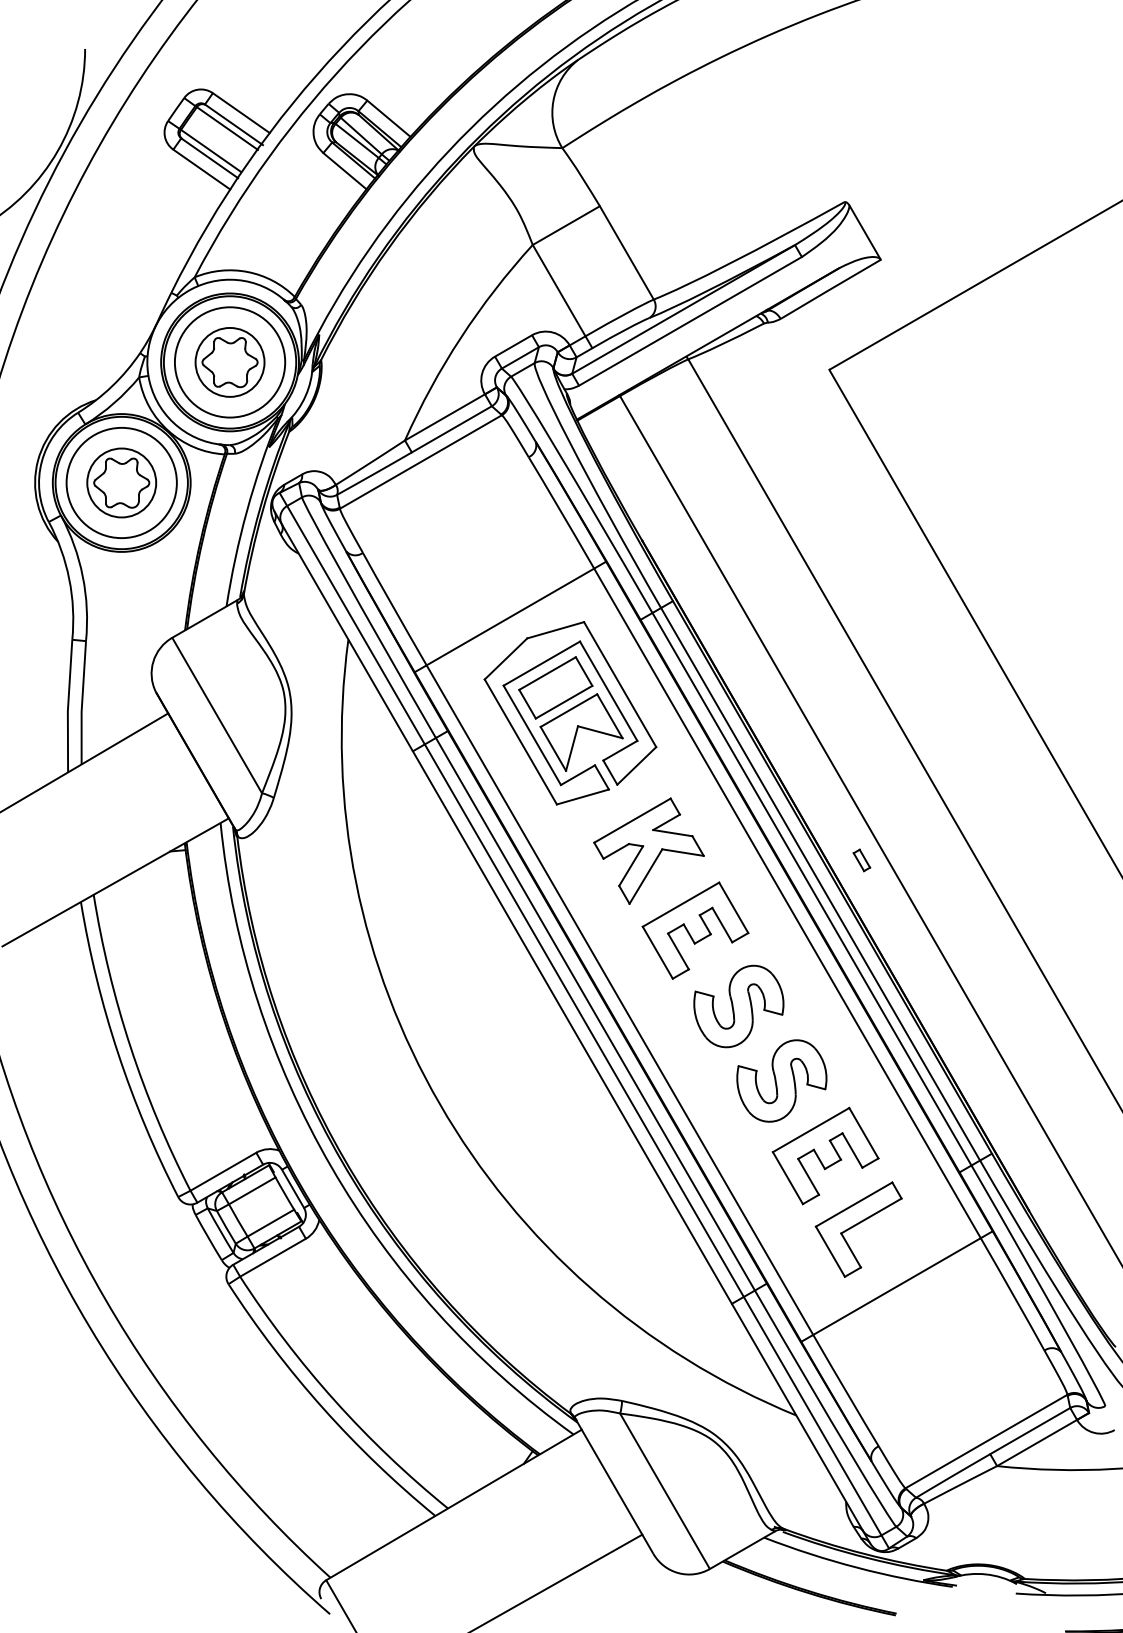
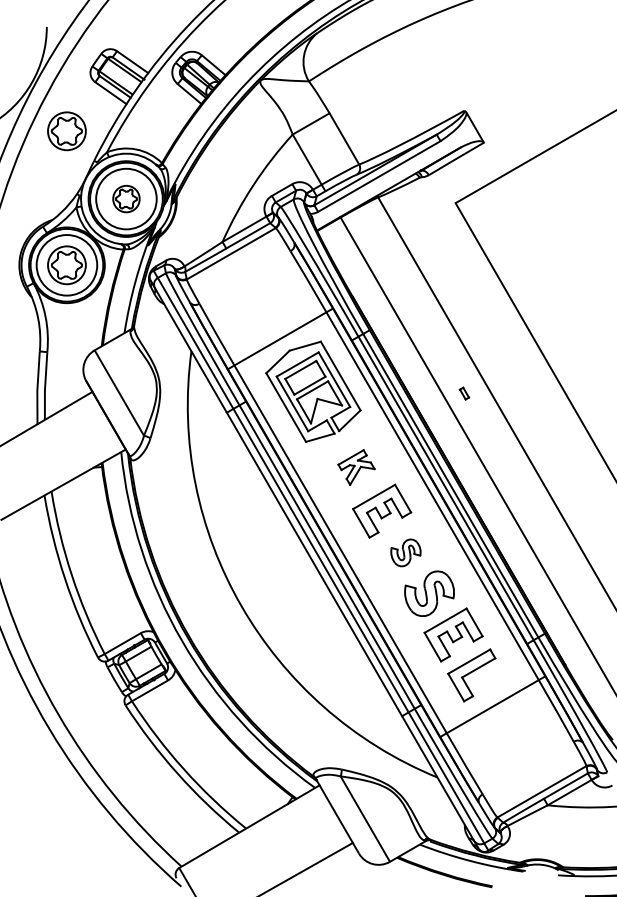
part: (120, 239) -> (66, 131), added
part: (230, 361) -> (126, 198), size x0.7
part: (648, 851) -> (356, 467), size x0.6
part: (861, 860) -> (464, 393), moved
part: (738, 1005) -> (405, 552), size x0.6

